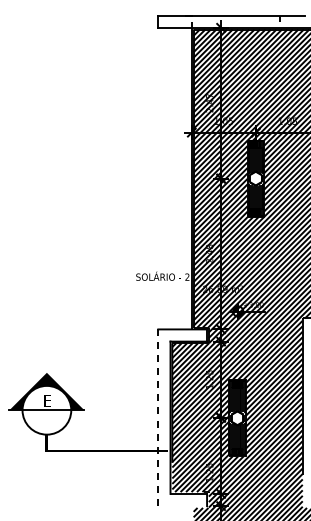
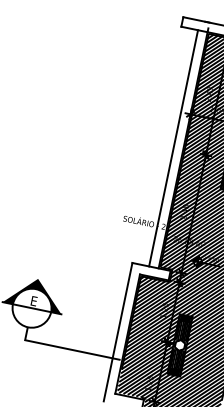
line: (179, 178) -> (173, 148), added
line: (158, 417) -> (118, 331), dashed -> solid

